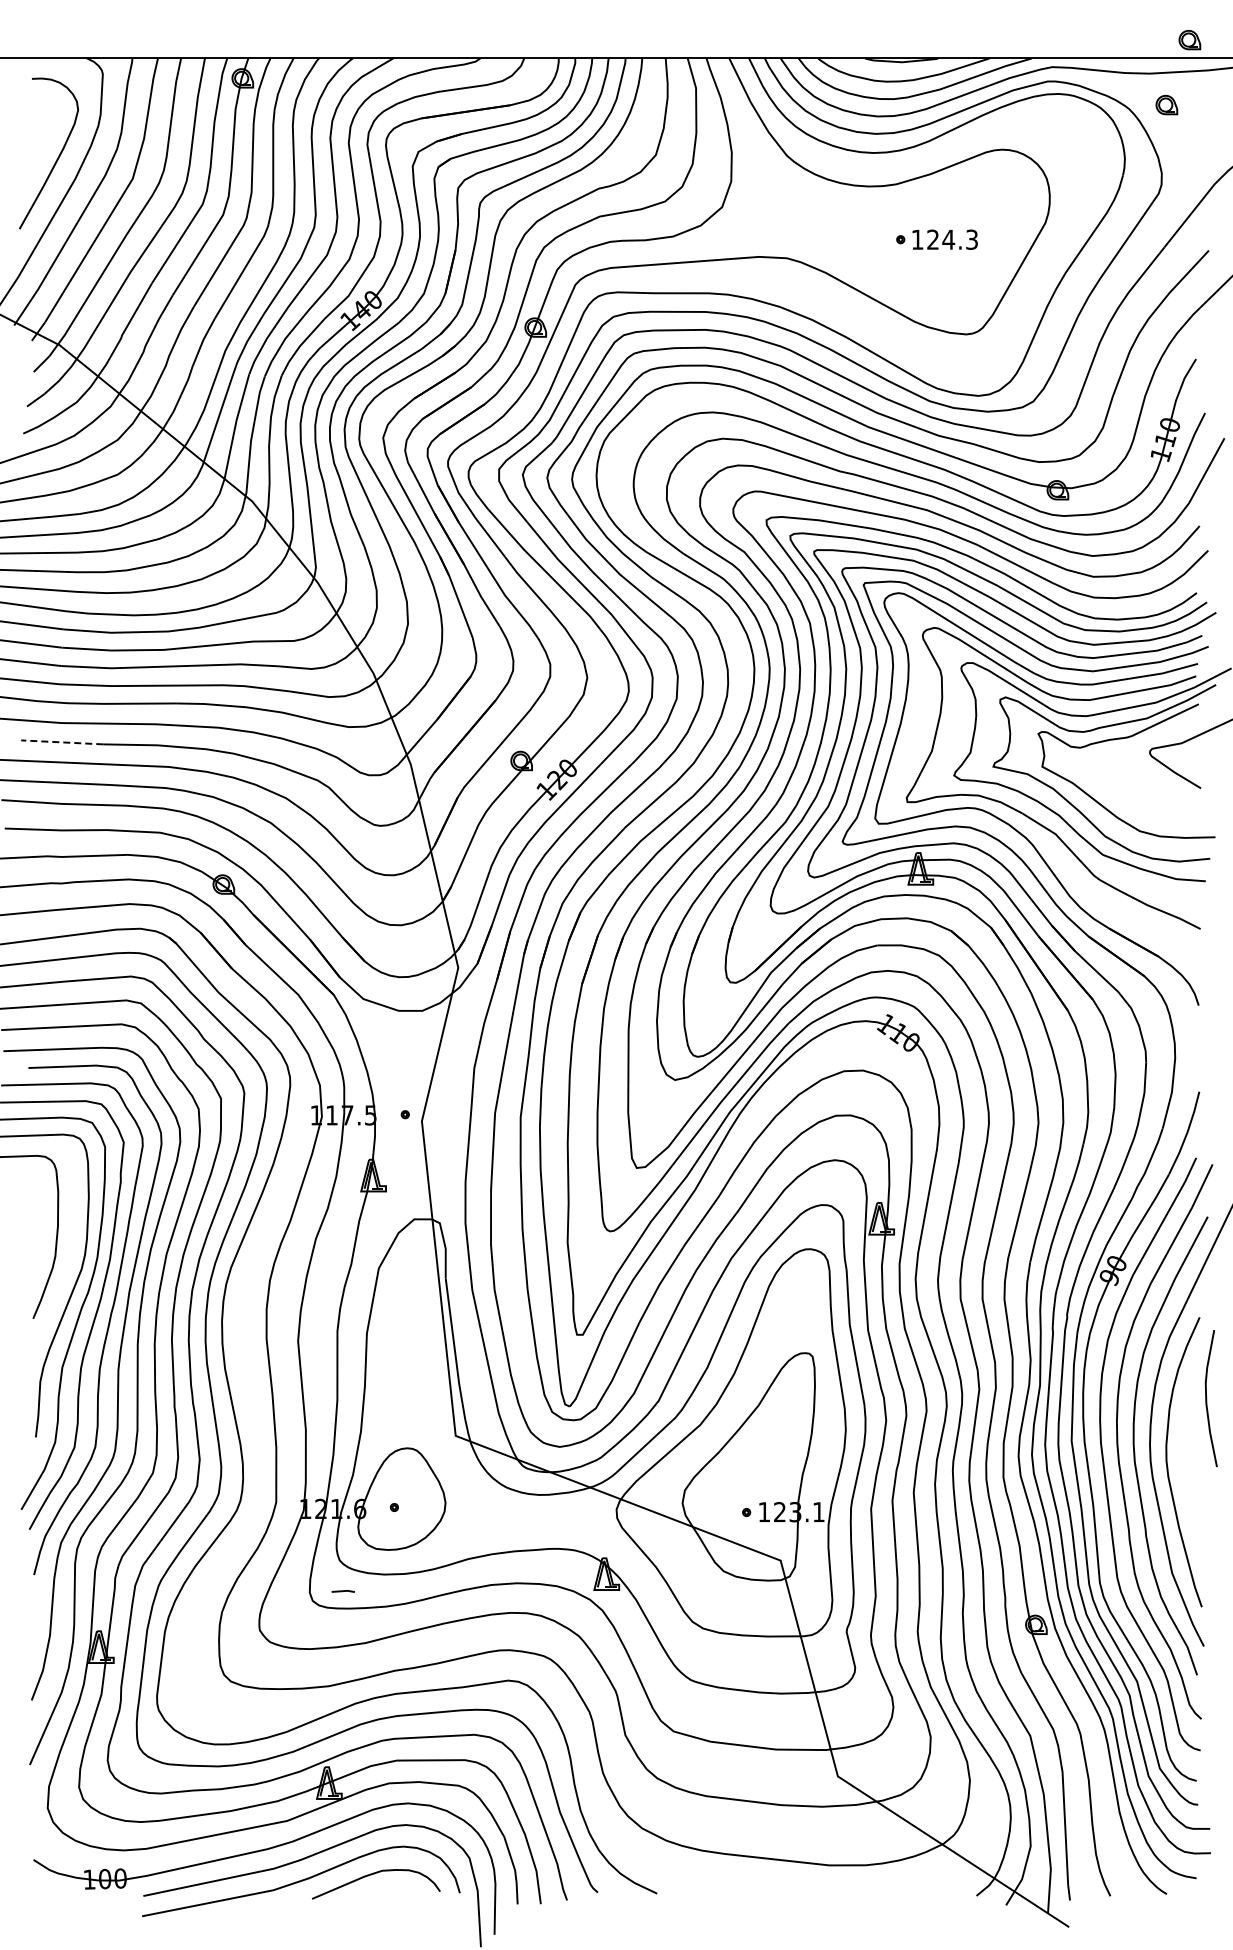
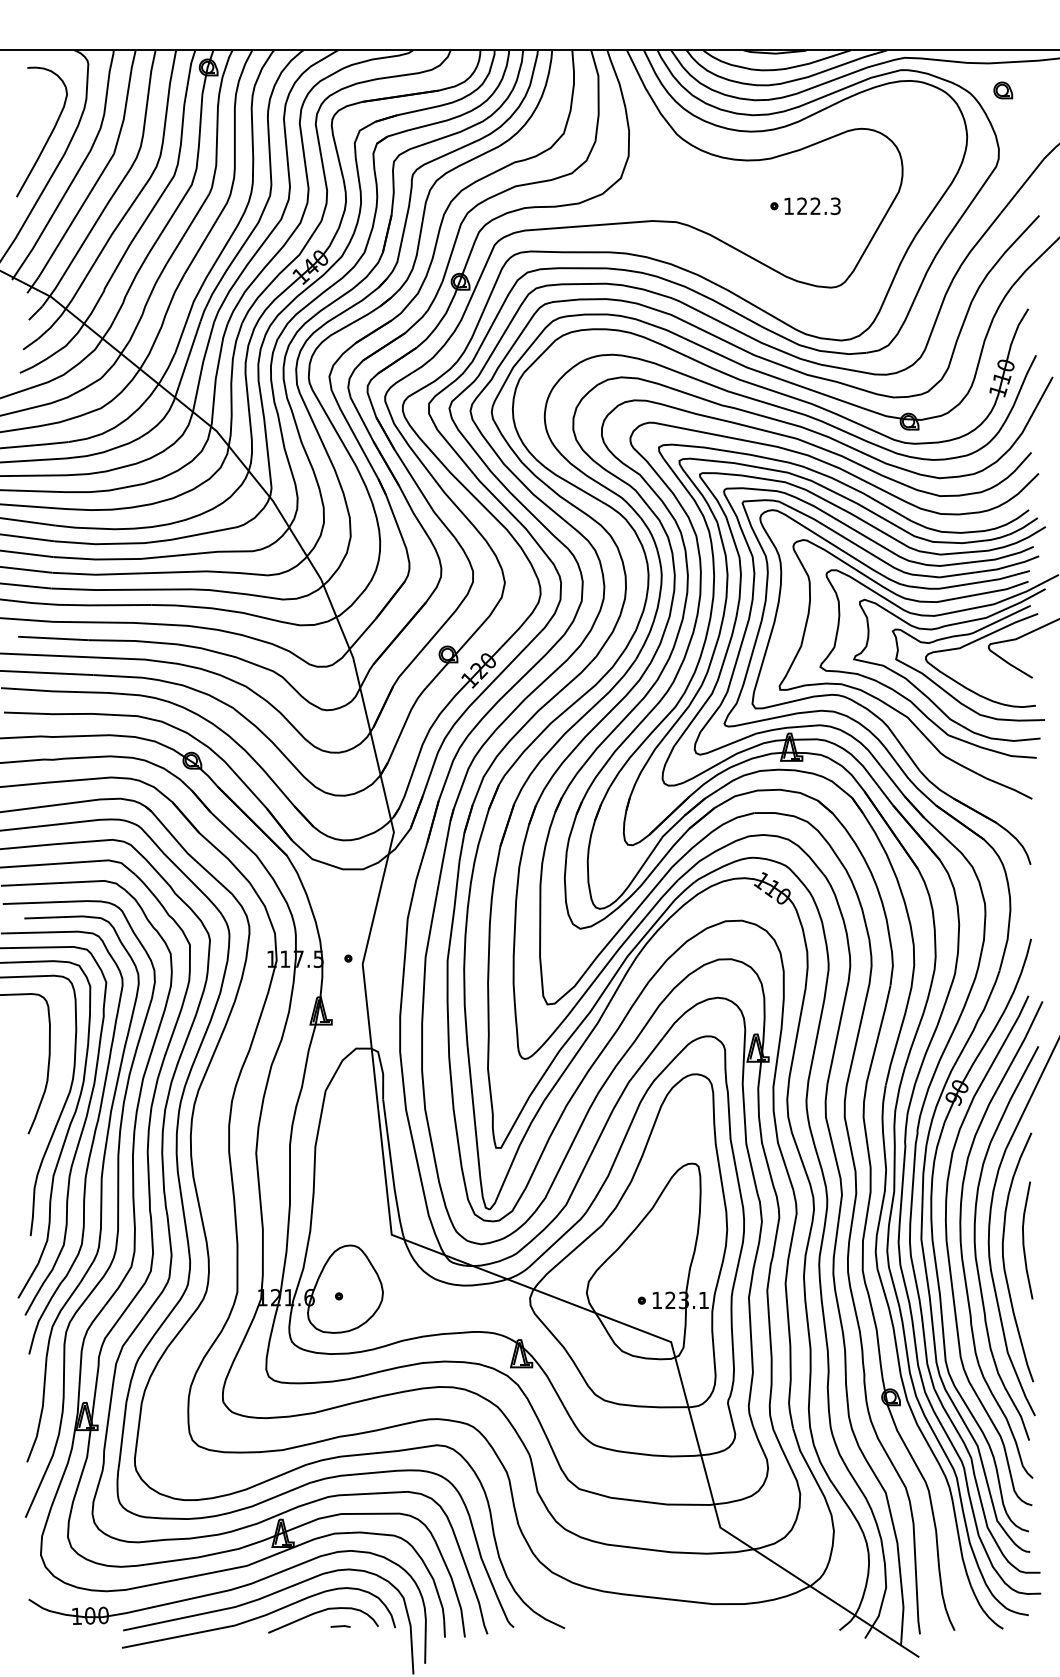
part: (1189, 39) -> (1022, 34), removed
text: (948, 239) -> (815, 206), 124.3 -> 122.3
line: (61, 742) -> (52, 638), dashed -> solid
curve: (1130, 748) -> (971, 643), added
curve: (1207, 1398) -> (1024, 1240), moved
line: (342, 1591) -> (339, 1626), moved

